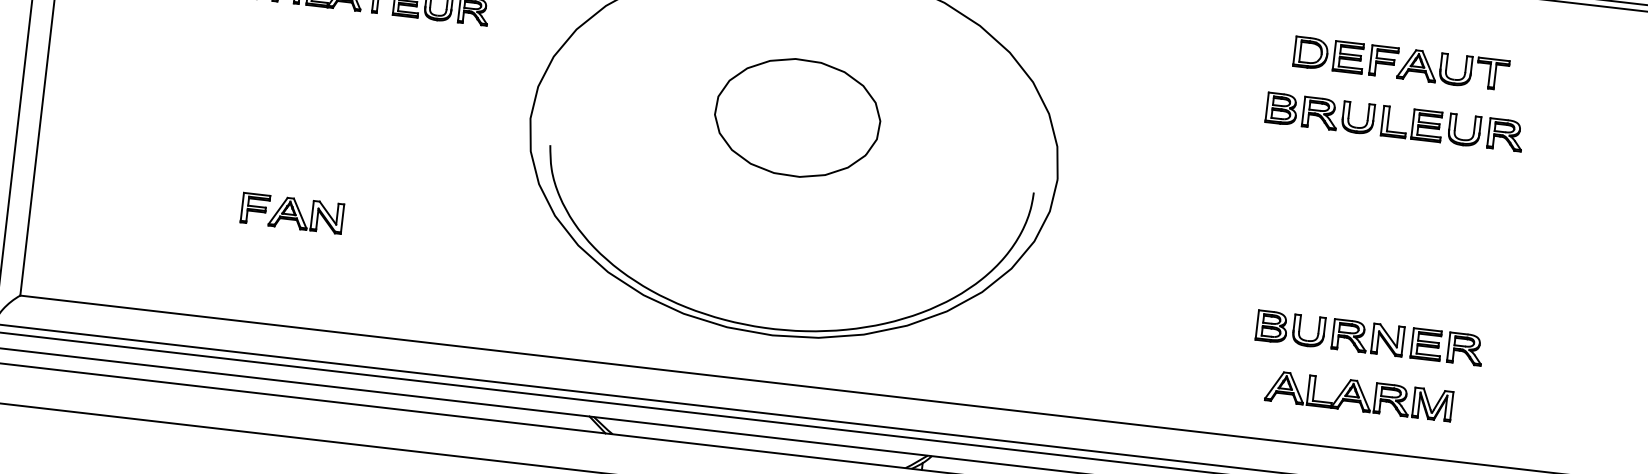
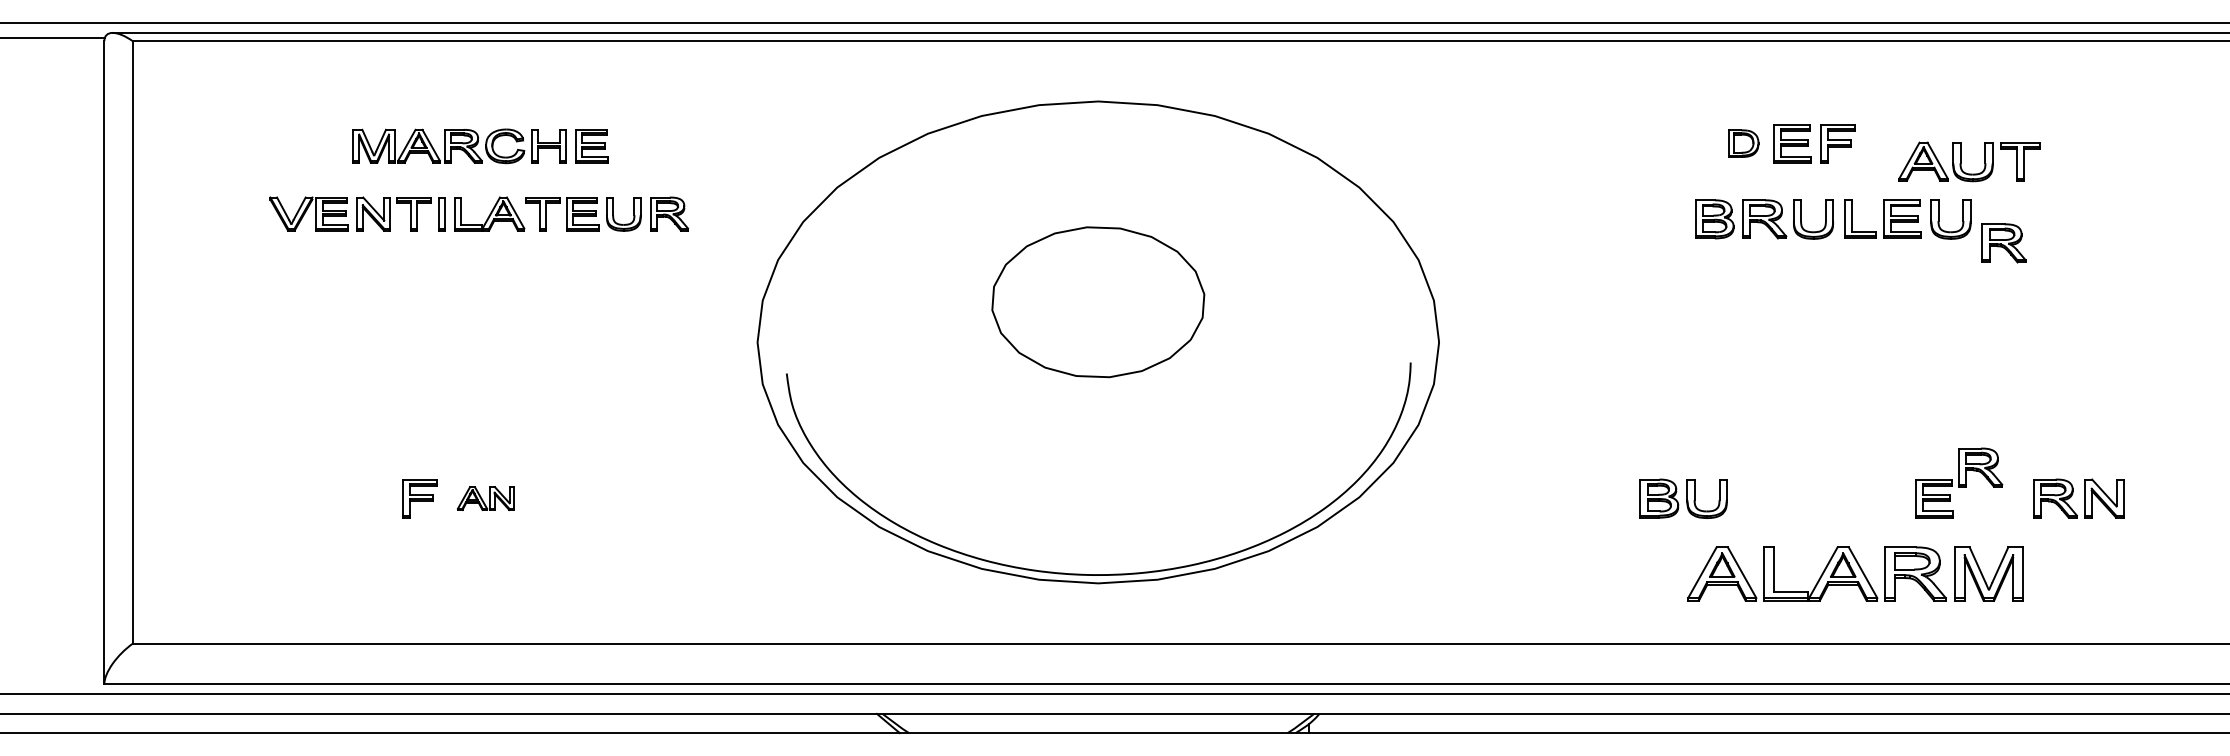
part: (1310, 52) -> (1743, 143), size x0.7
part: (1446, 68) -> (1961, 161), moved
part: (1505, 134) -> (2003, 243), moved
part: (306, 214) -> (485, 498), size x0.6
part: (1290, 328) -> (1683, 498), moved
part: (1368, 337) -> (2078, 498), moved
part: (1465, 349) -> (1980, 467), moved
part: (1358, 396) -> (1855, 574), size x1.4

